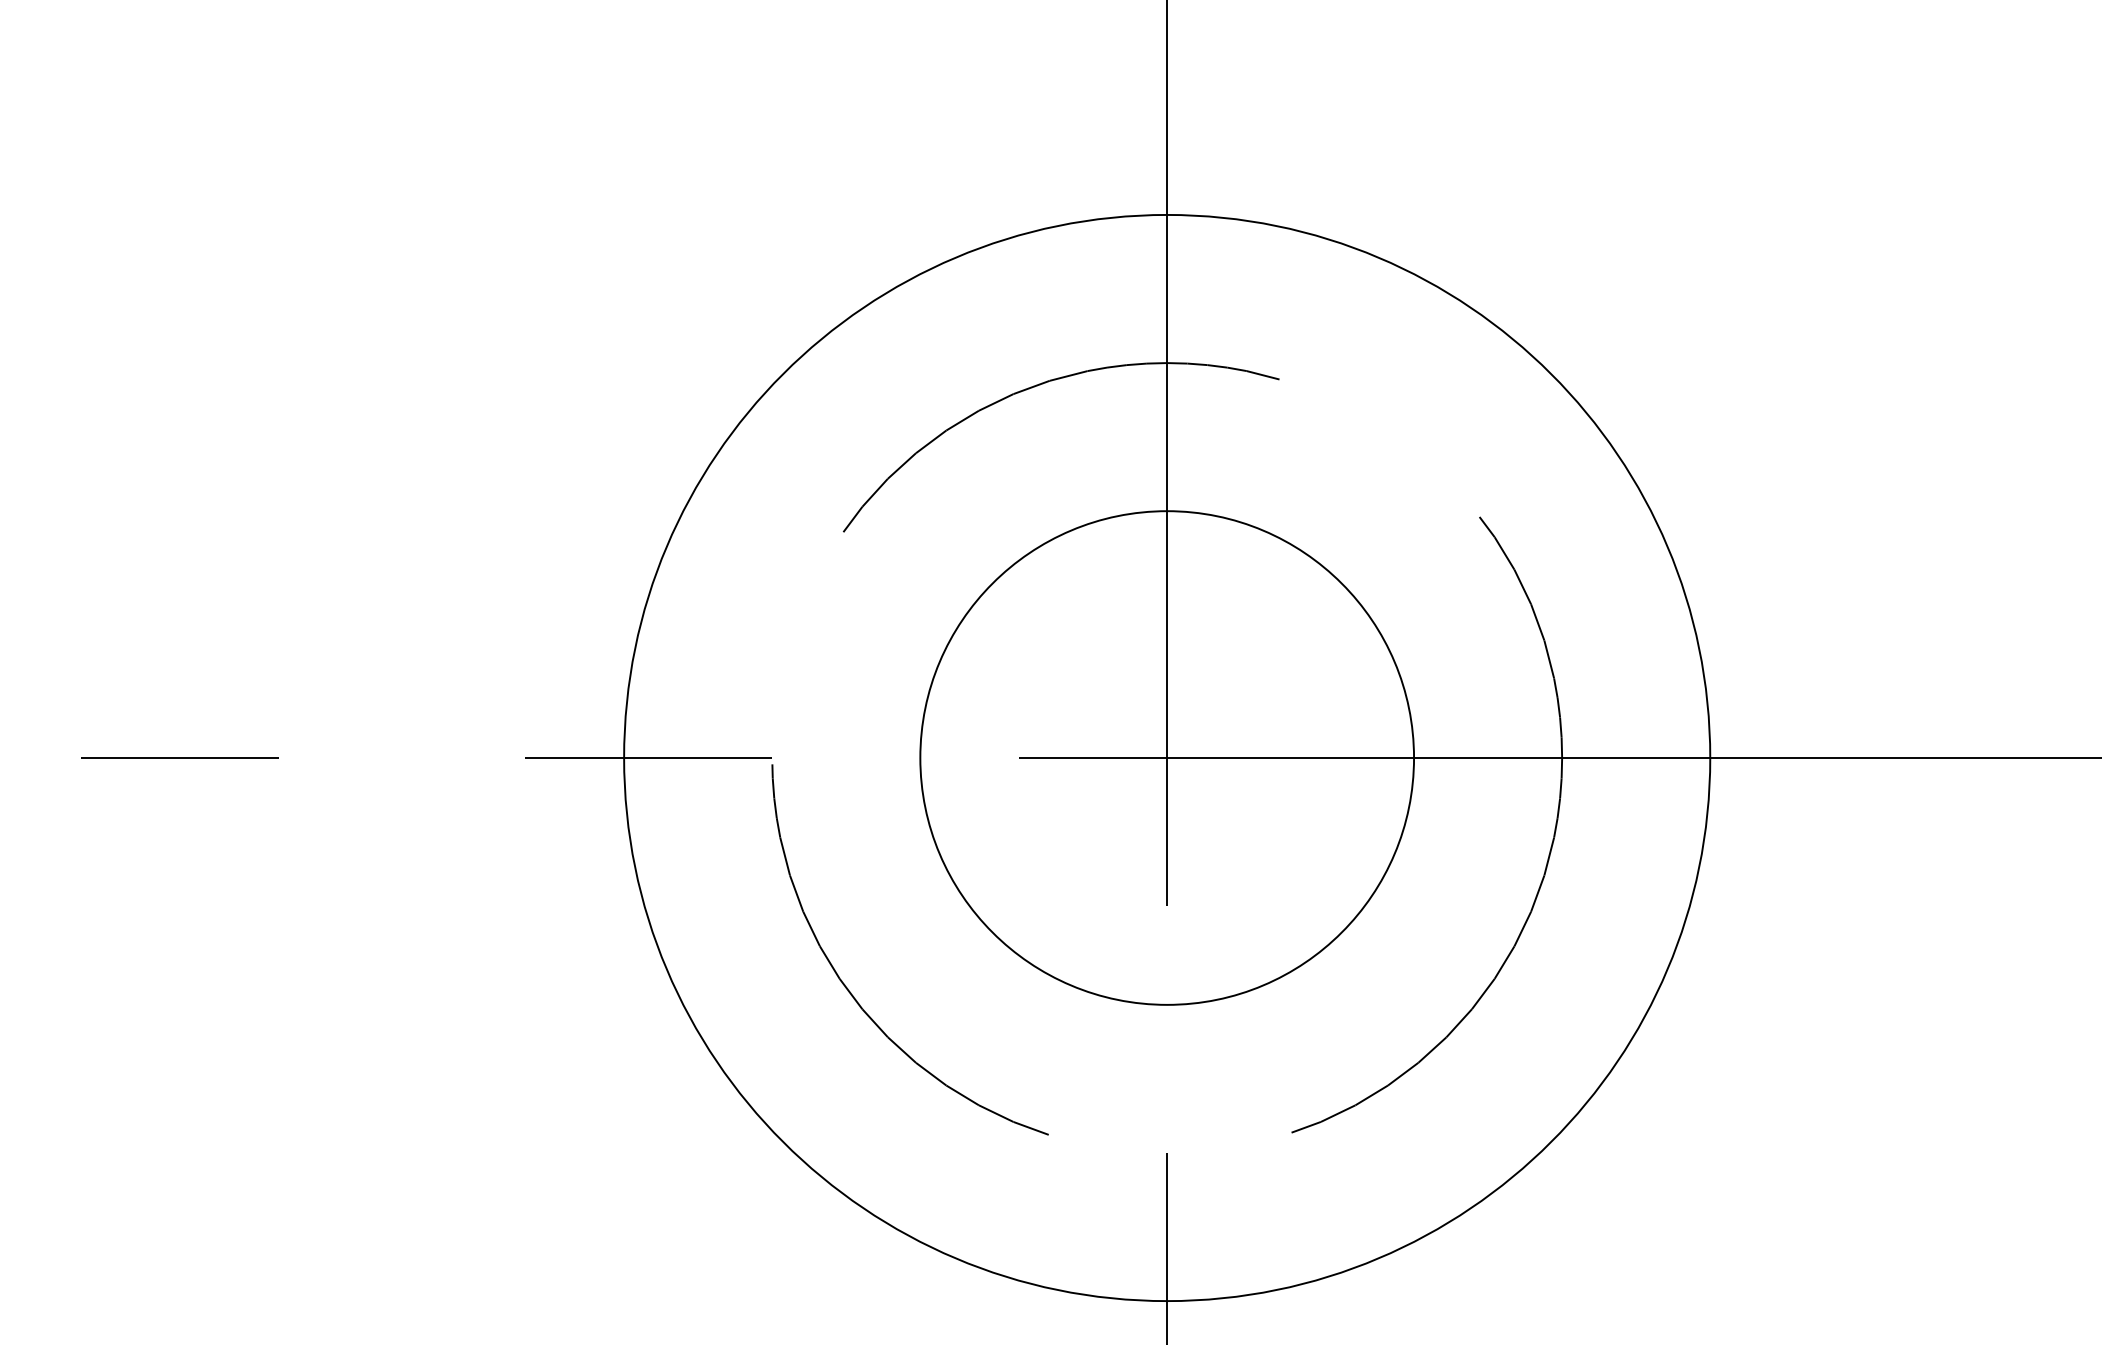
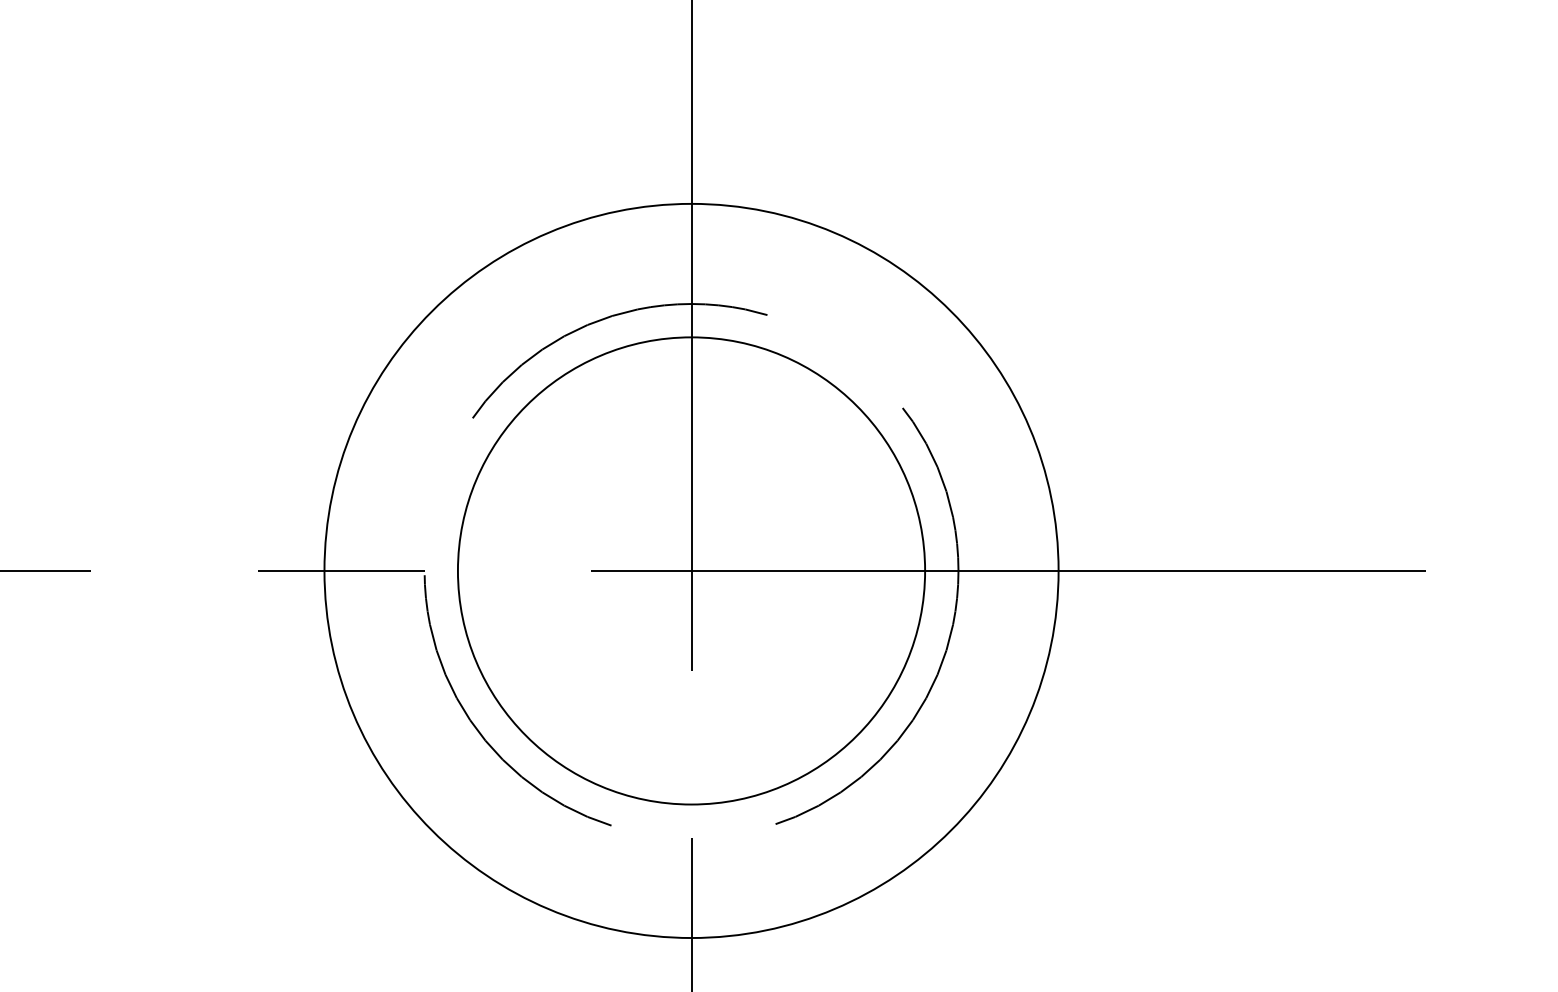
circle: (1167, 757) -> (691, 570), size x1.4

